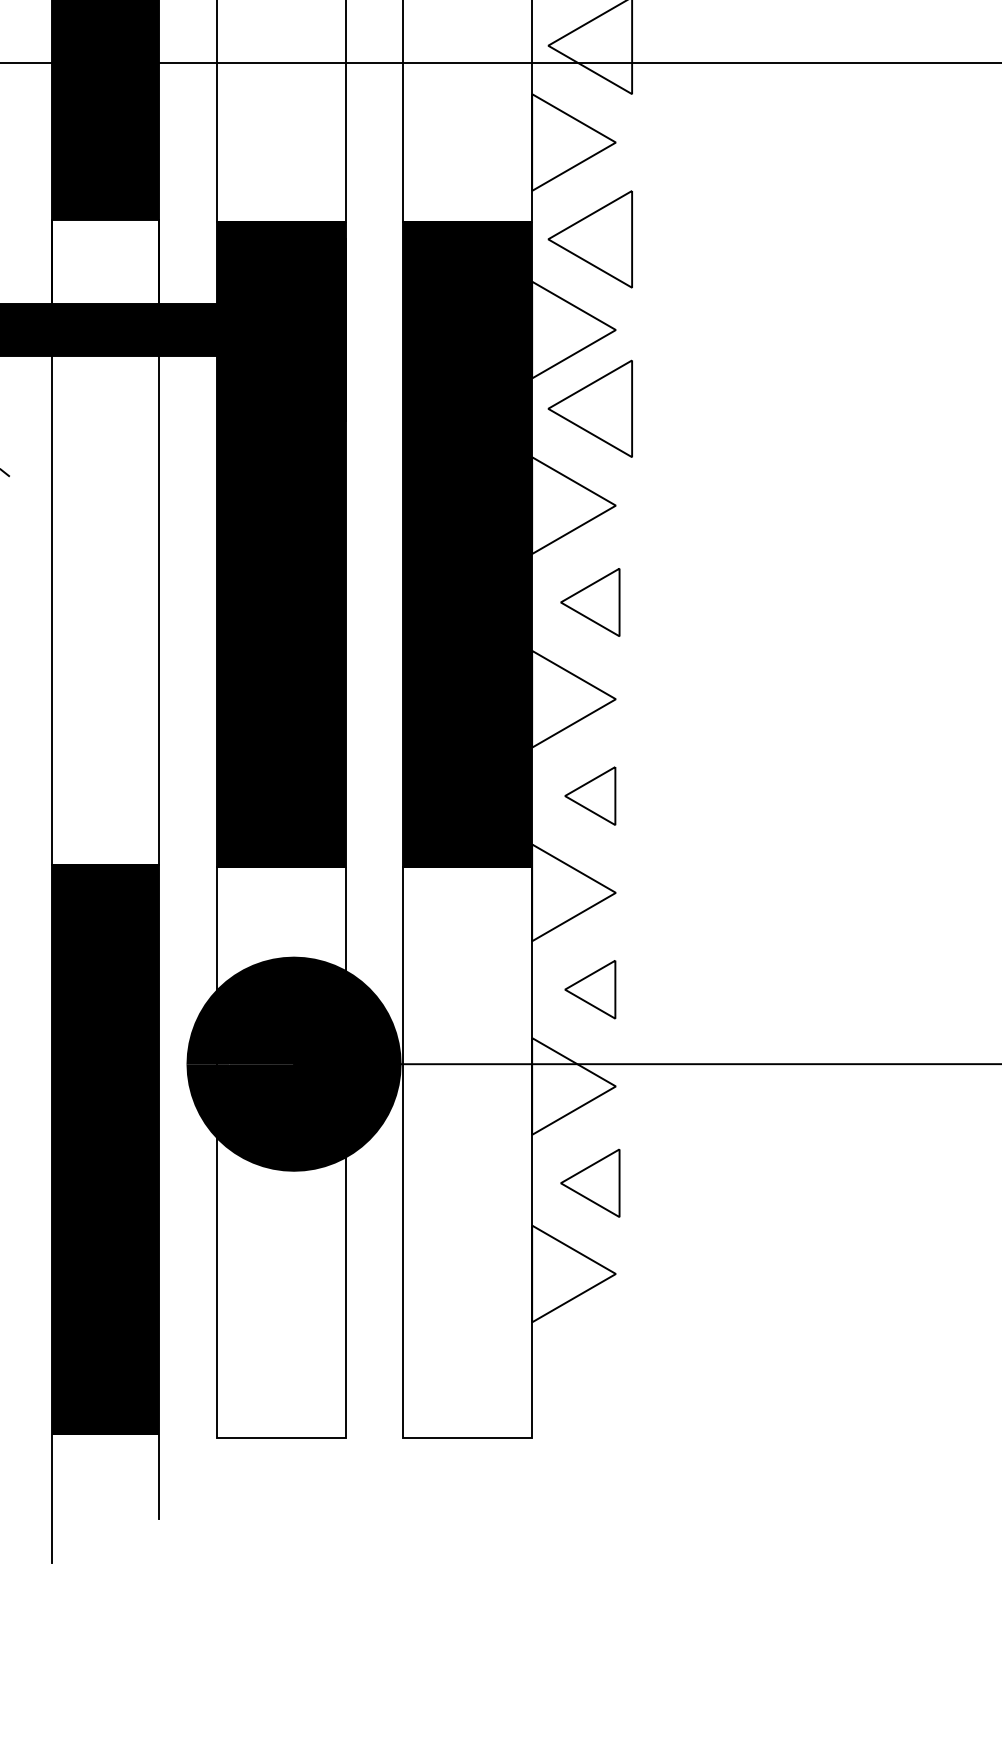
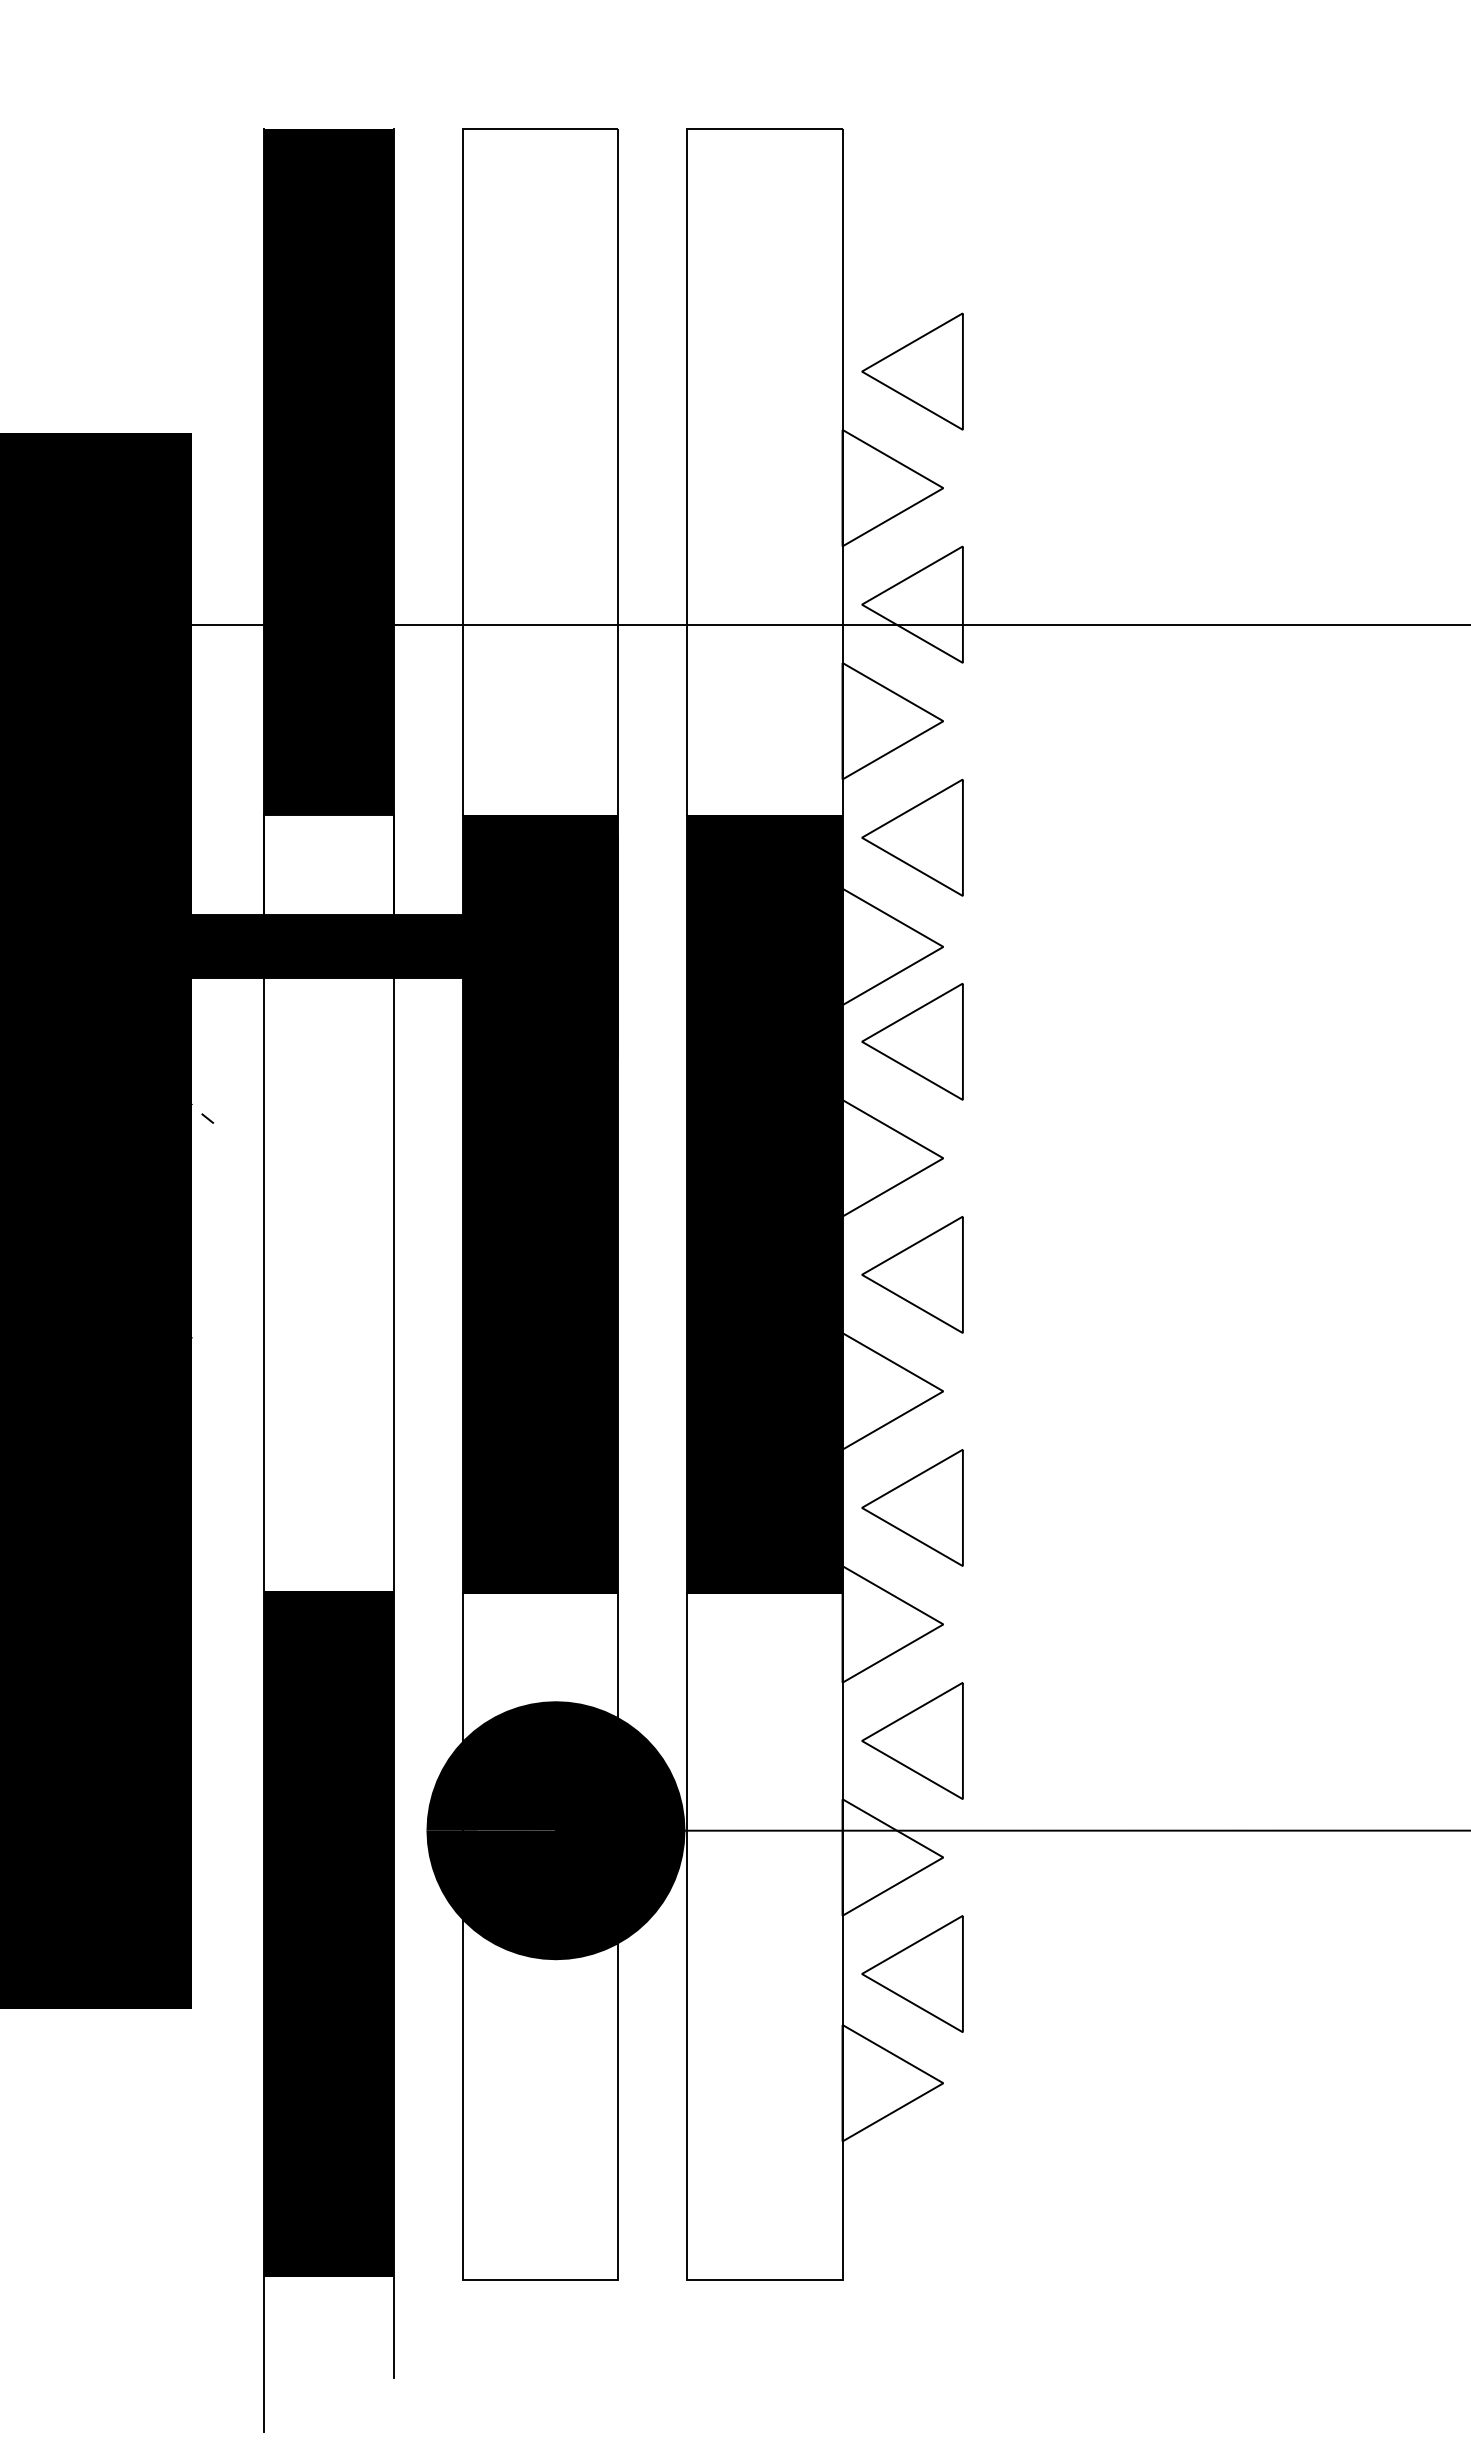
part: (590, 602) -> (912, 1274), size x1.43
part: (590, 795) -> (912, 1507), size x1.67
part: (590, 989) -> (912, 1740), size x1.67
part: (590, 1182) -> (912, 1973), size x1.43

